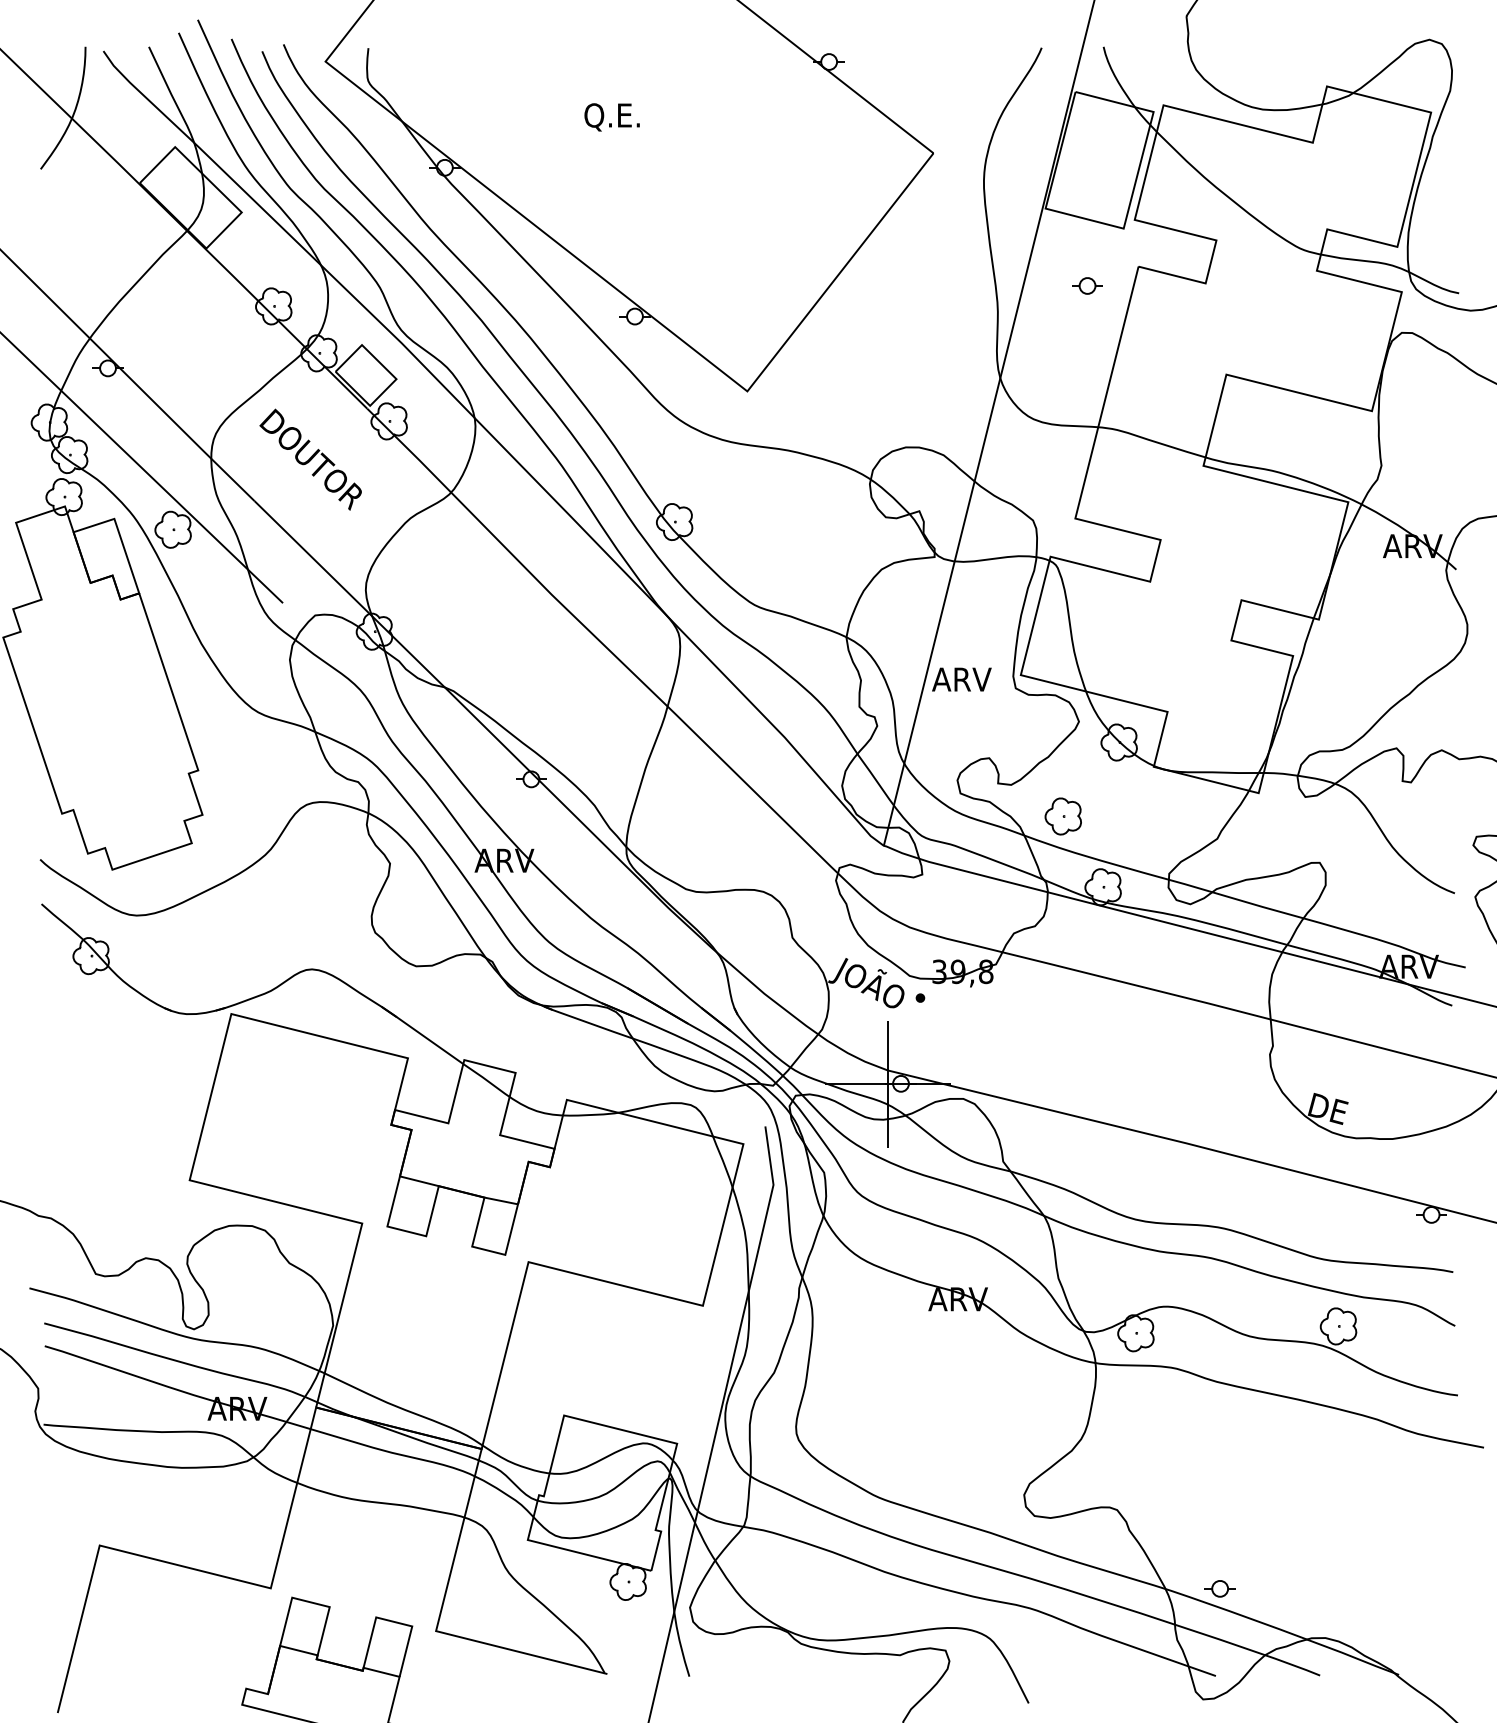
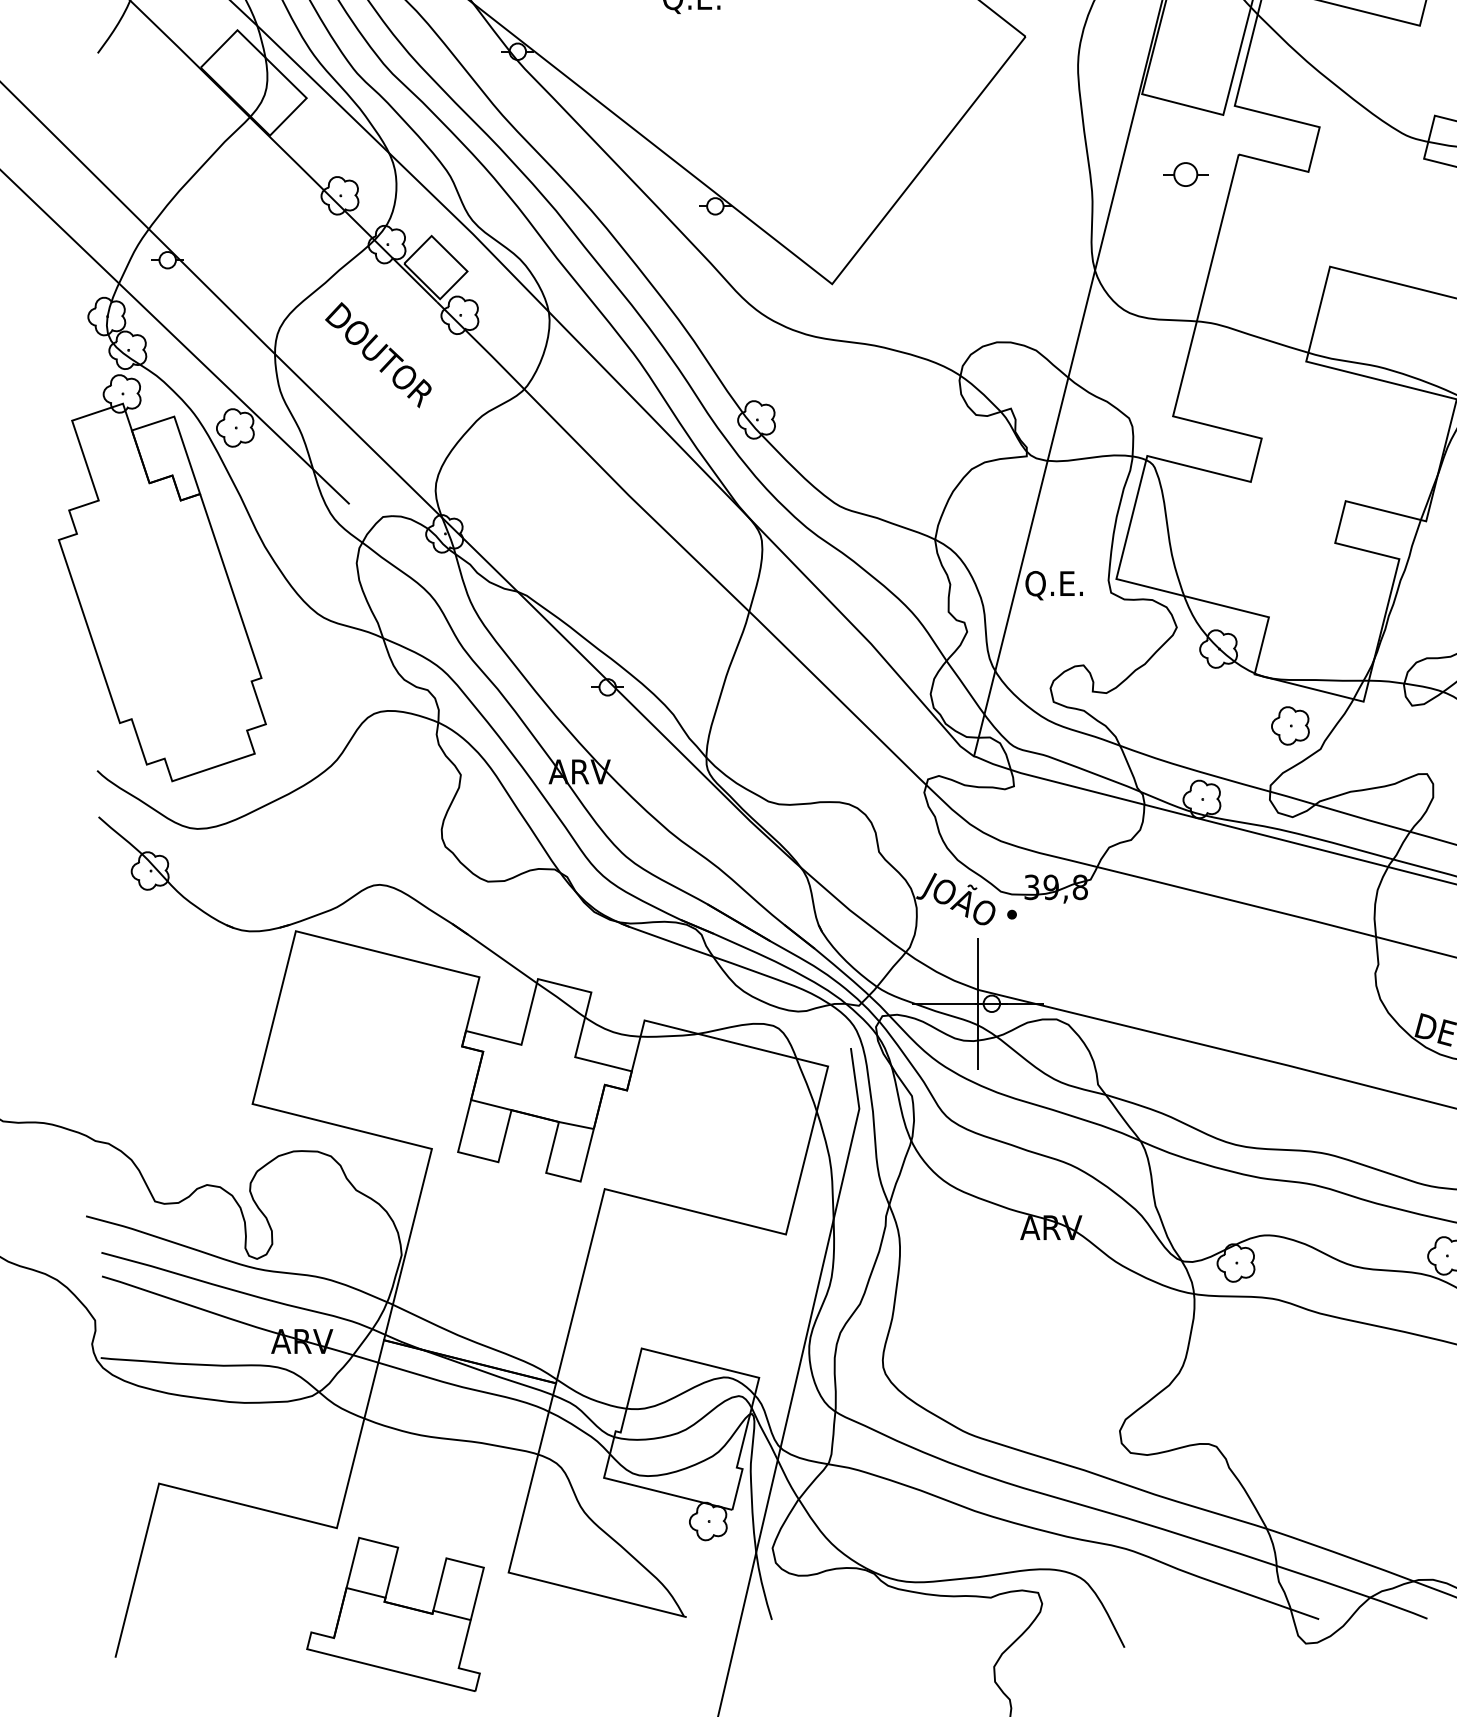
part: (1087, 285) -> (1185, 174), size x1.4
text: (961, 681) -> (1054, 585), ARV -> Q.E.
part: (1062, 816) -> (1289, 725), moved
part: (1219, 1588) -> (1322, 1528), removed

